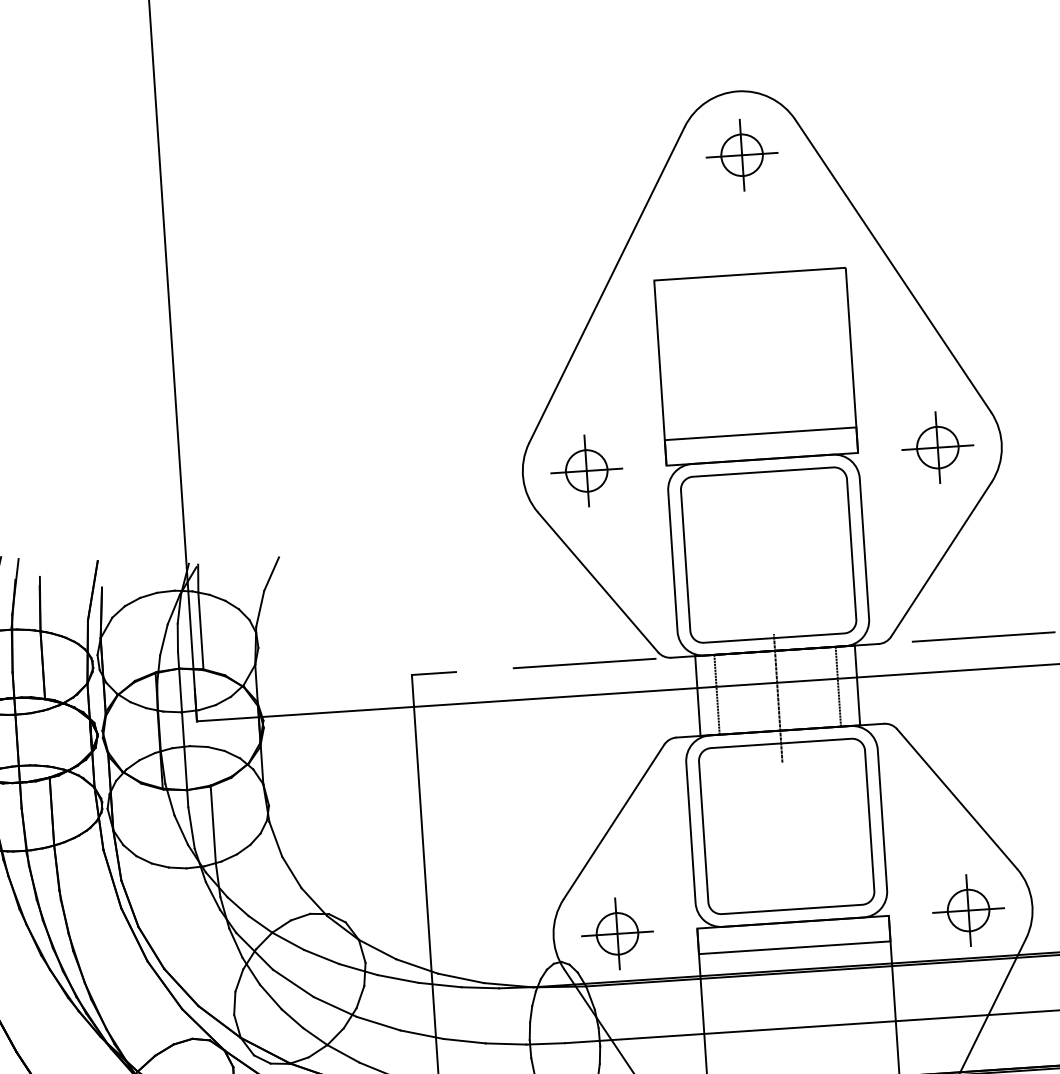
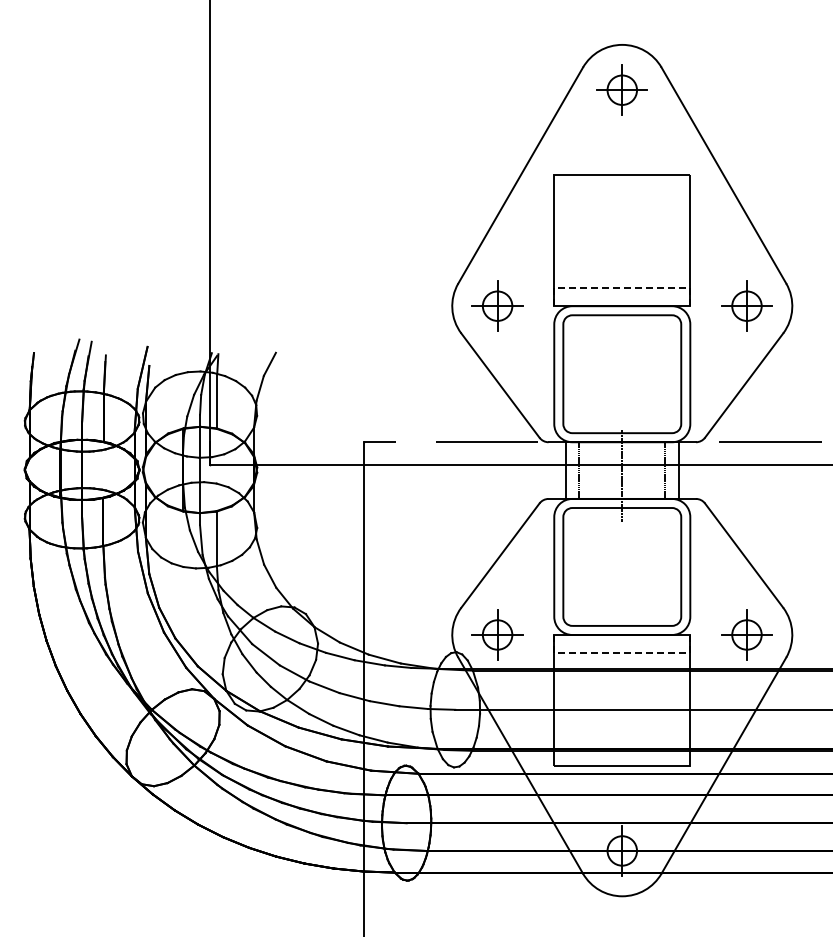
line: (759, 434) -> (621, 288), solid -> dashed
line: (795, 948) -> (622, 653), solid -> dashed

